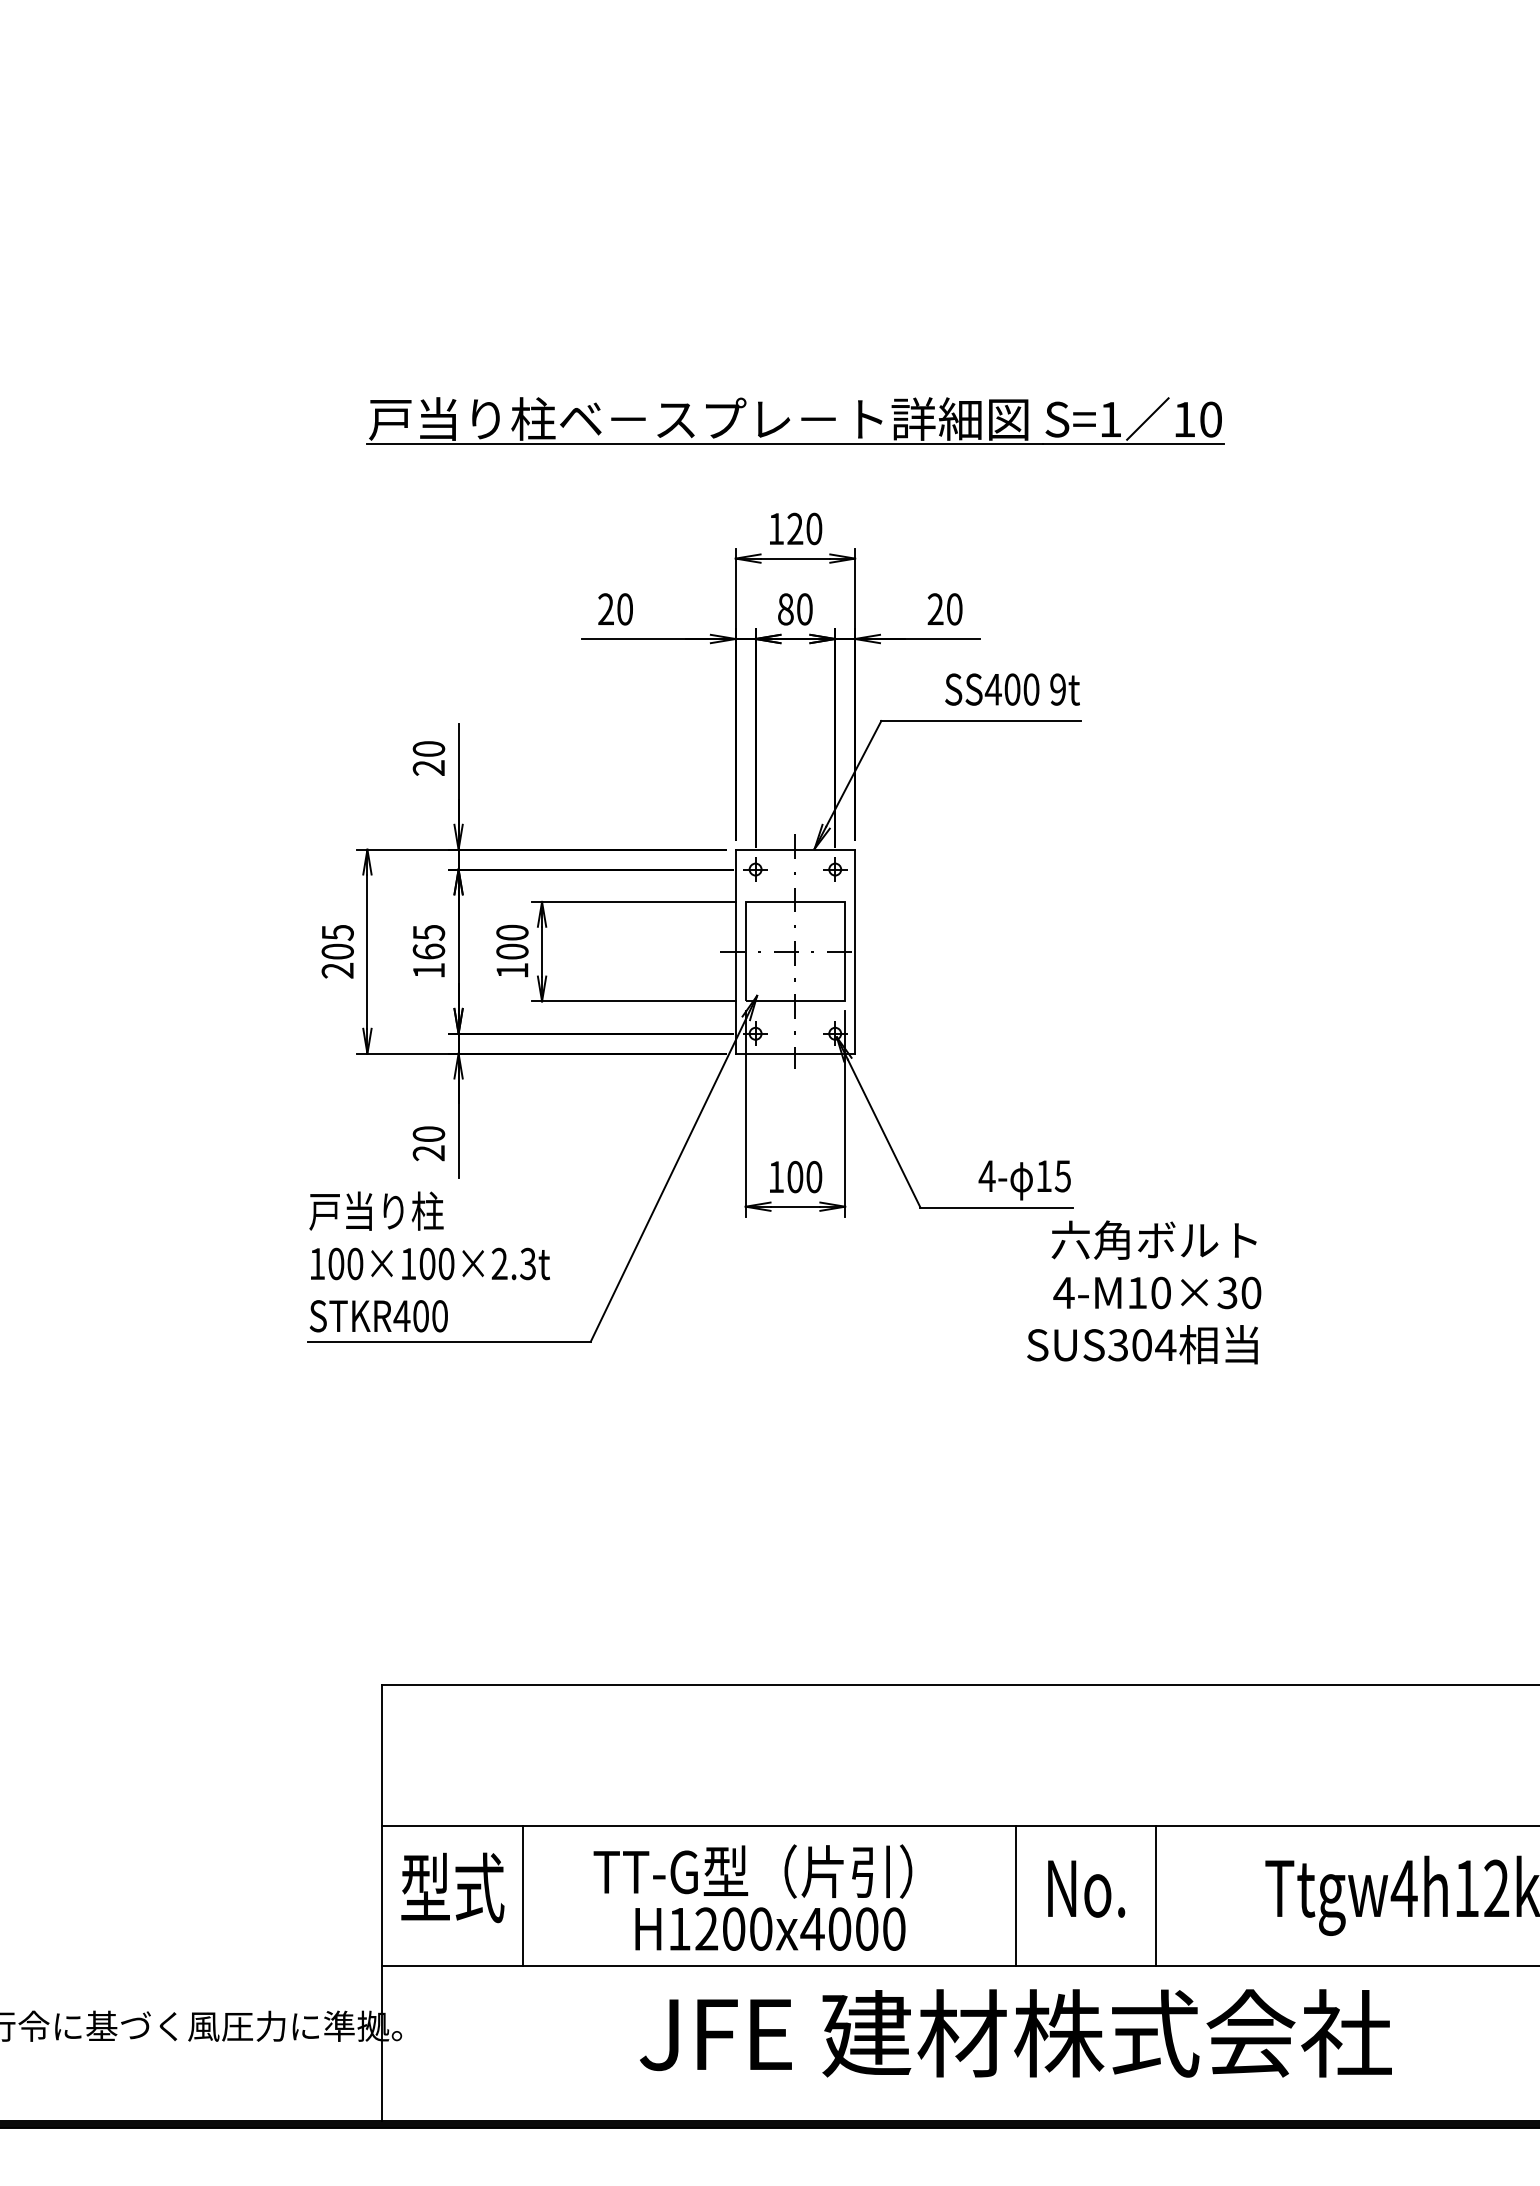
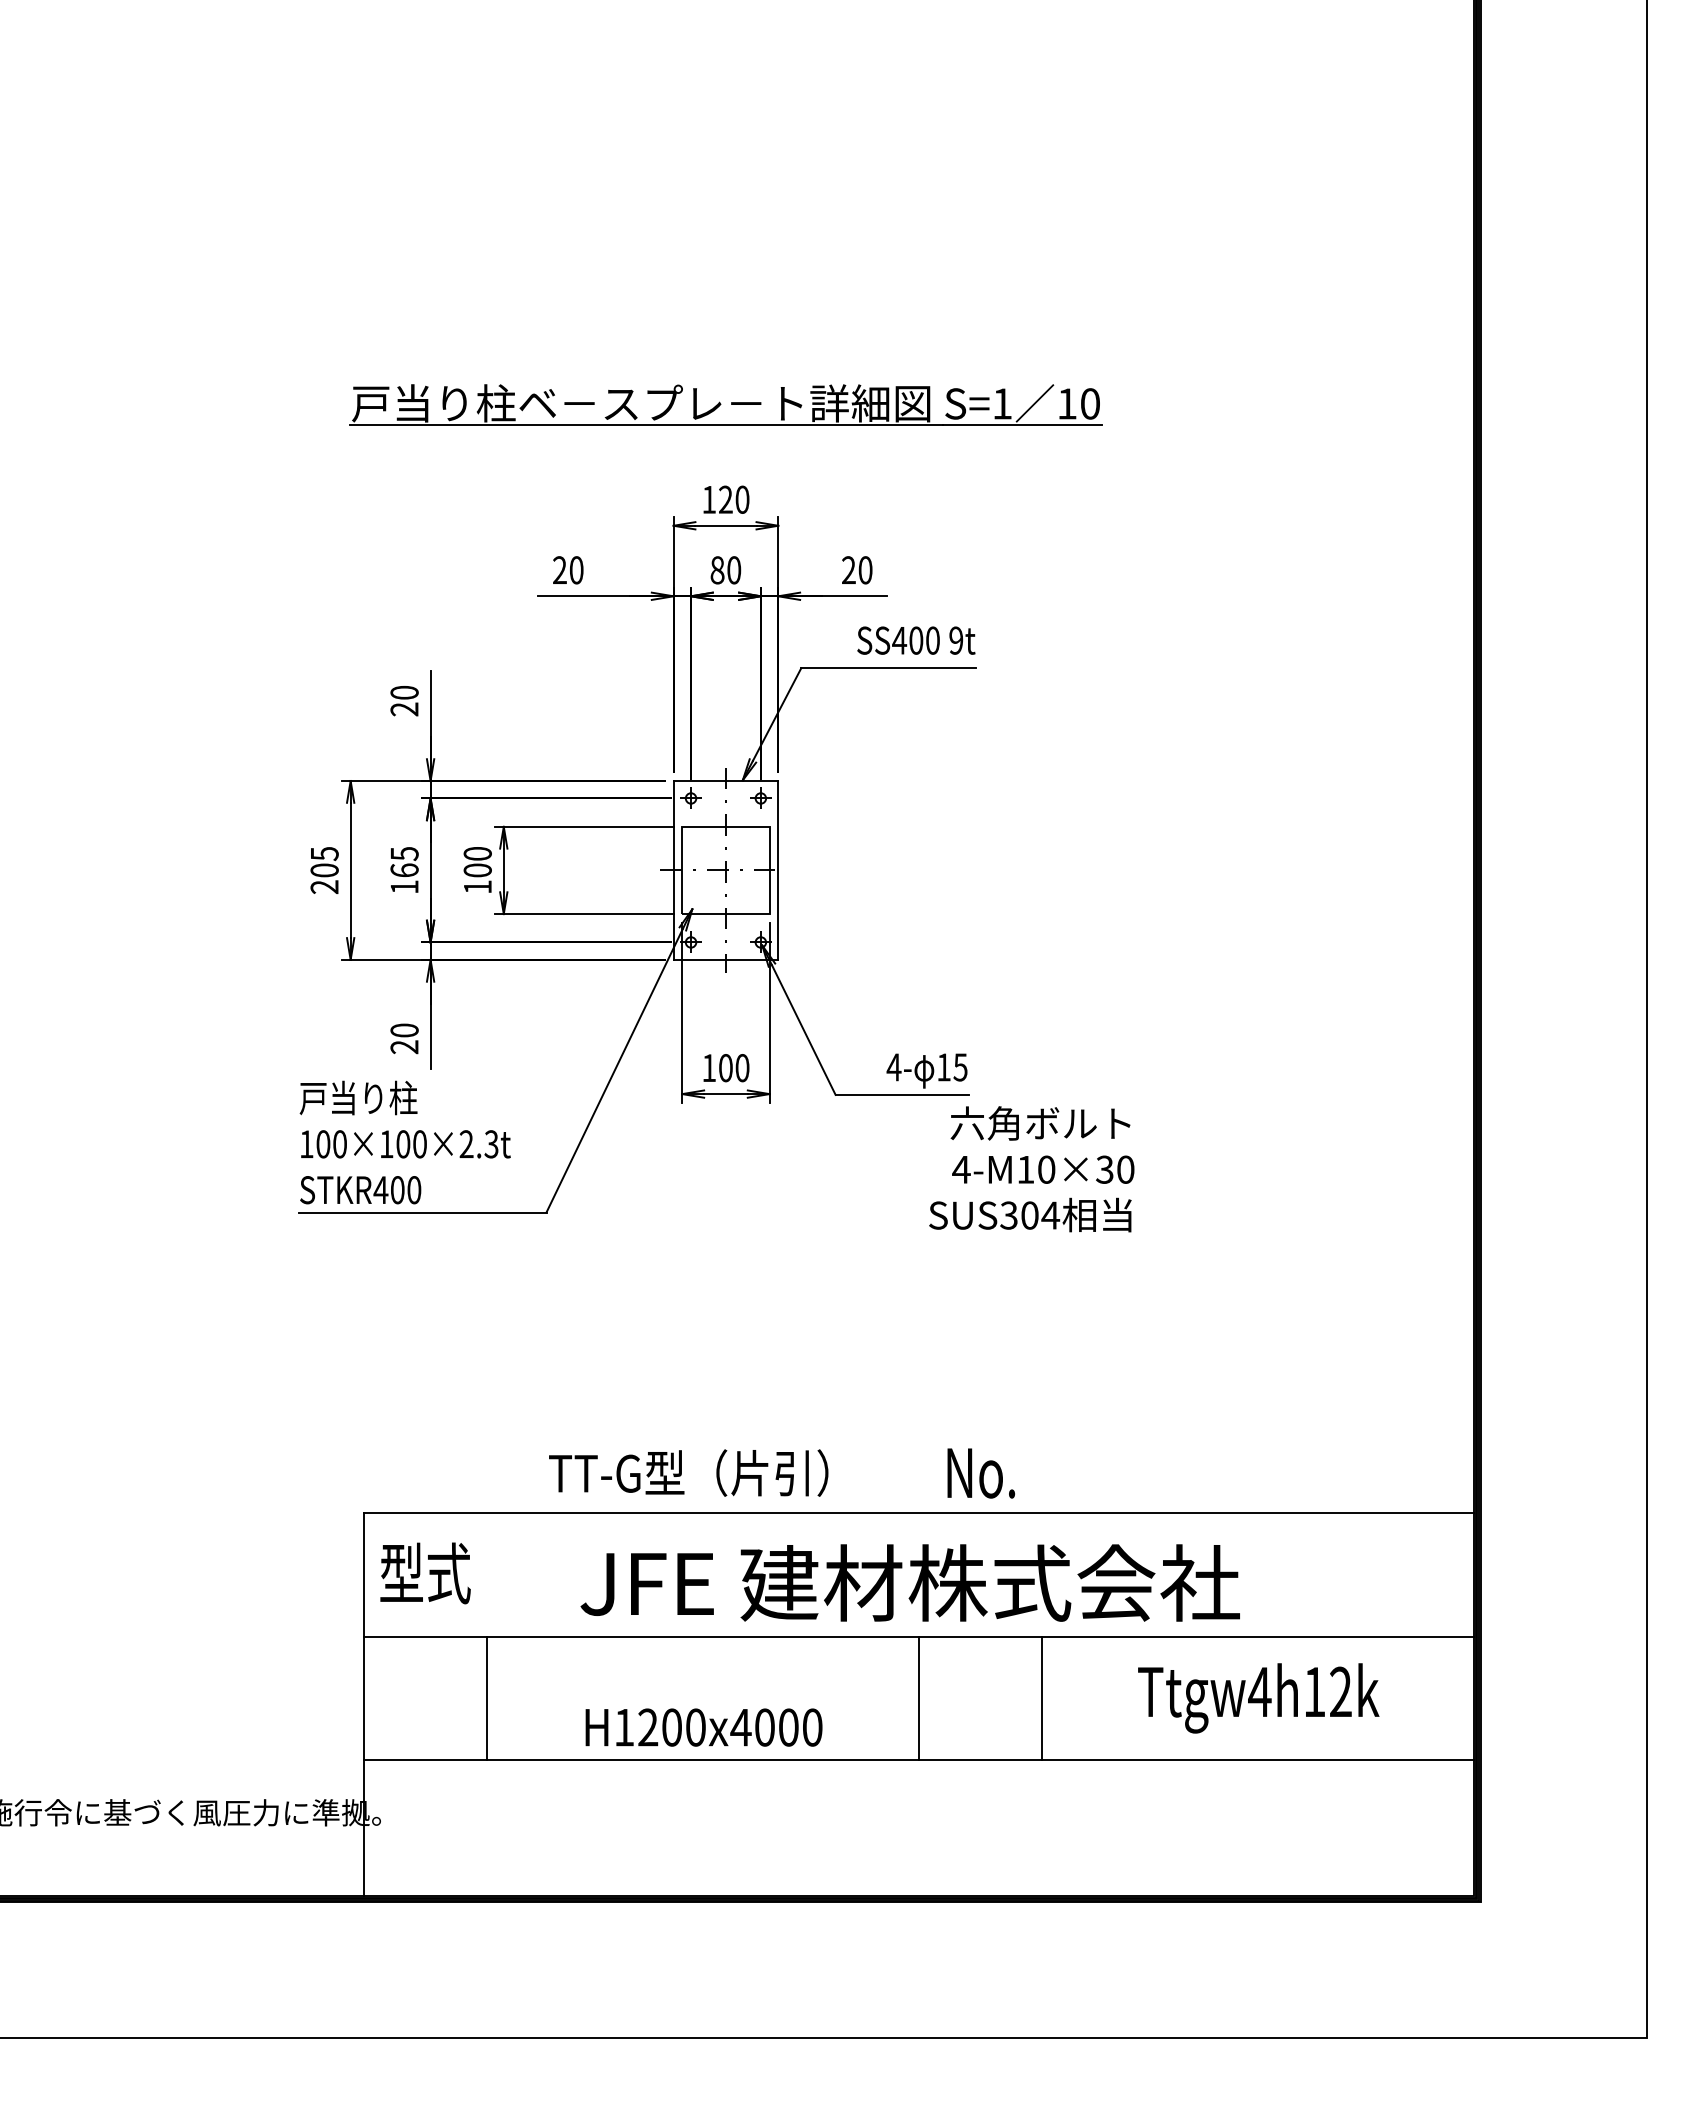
text: (752, 1870) -> (688, 1472), moved
text: (452, 1887) -> (425, 1573), moved
text: (1085, 1889) -> (980, 1473), moved
text: (1015, 2032) -> (909, 1582), moved

